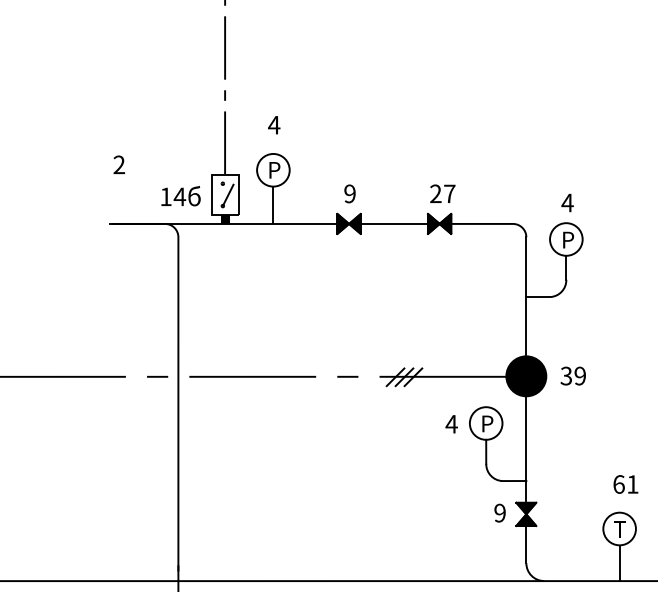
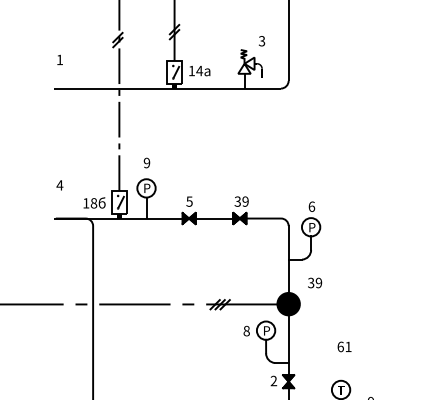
text: (273, 124) -> (146, 162), 4 -> 9
text: (118, 165) -> (59, 185), 2 -> 4
text: (349, 193) -> (189, 201), 9 -> 5
text: (442, 193) -> (241, 201), 27 -> 39
text: (179, 197) -> (93, 203), 14 -> 18
text: (567, 202) -> (311, 206), 4 -> 6
text: (574, 375) -> (315, 282), moved
text: (451, 423) -> (246, 330), 4 -> 8
text: (625, 483) -> (344, 346), moved
text: (499, 513) -> (273, 381), 9 -> 2

